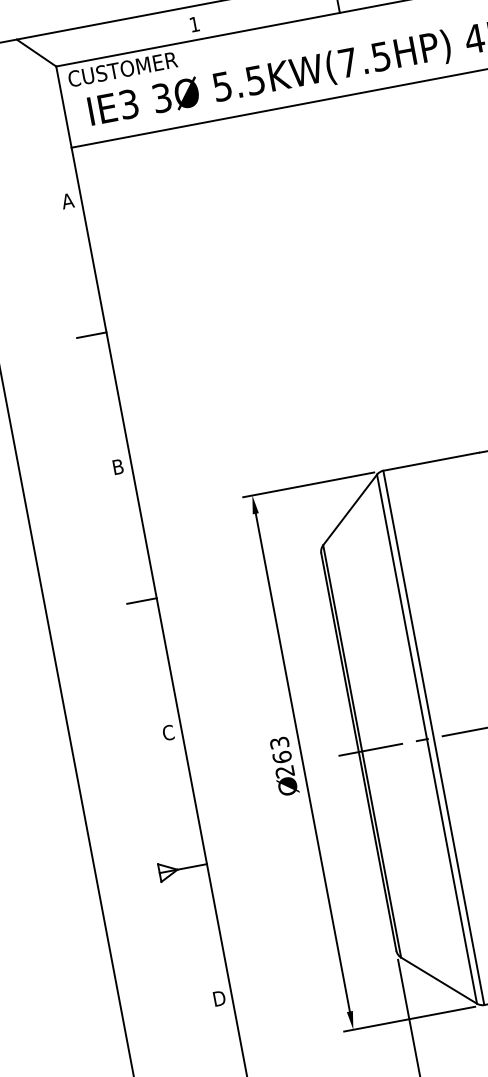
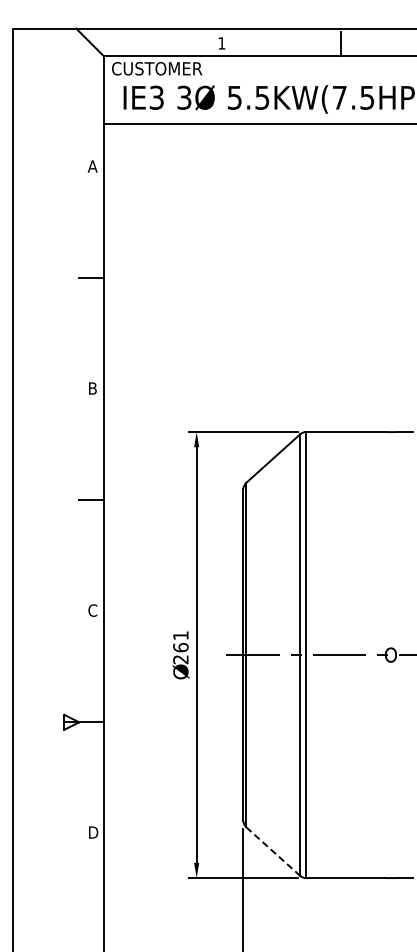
text: (279, 742) -> (180, 635), 263 -> 261
line: (439, 980) -> (273, 851), solid -> dashed

